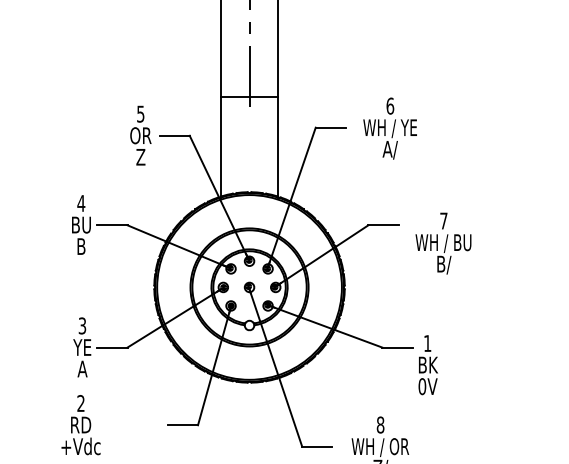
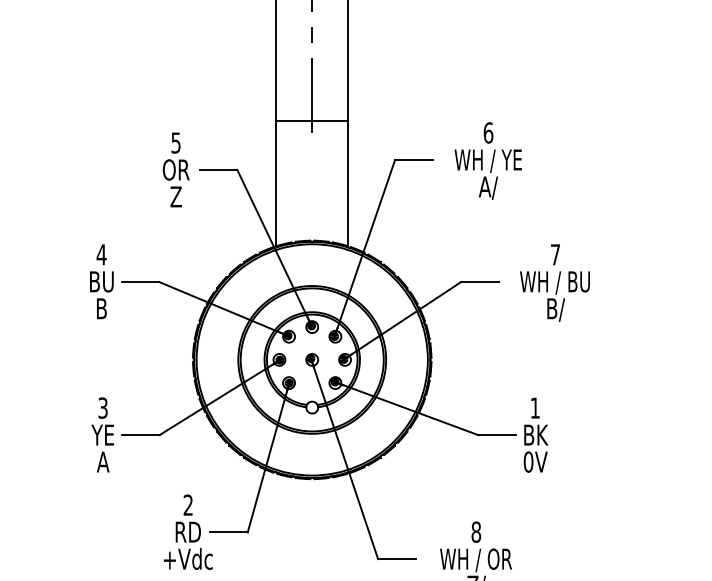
text: (443, 243) -> (554, 282), moved
text: (427, 364) -> (535, 434), moved
text: (80, 424) -> (187, 531), moved

